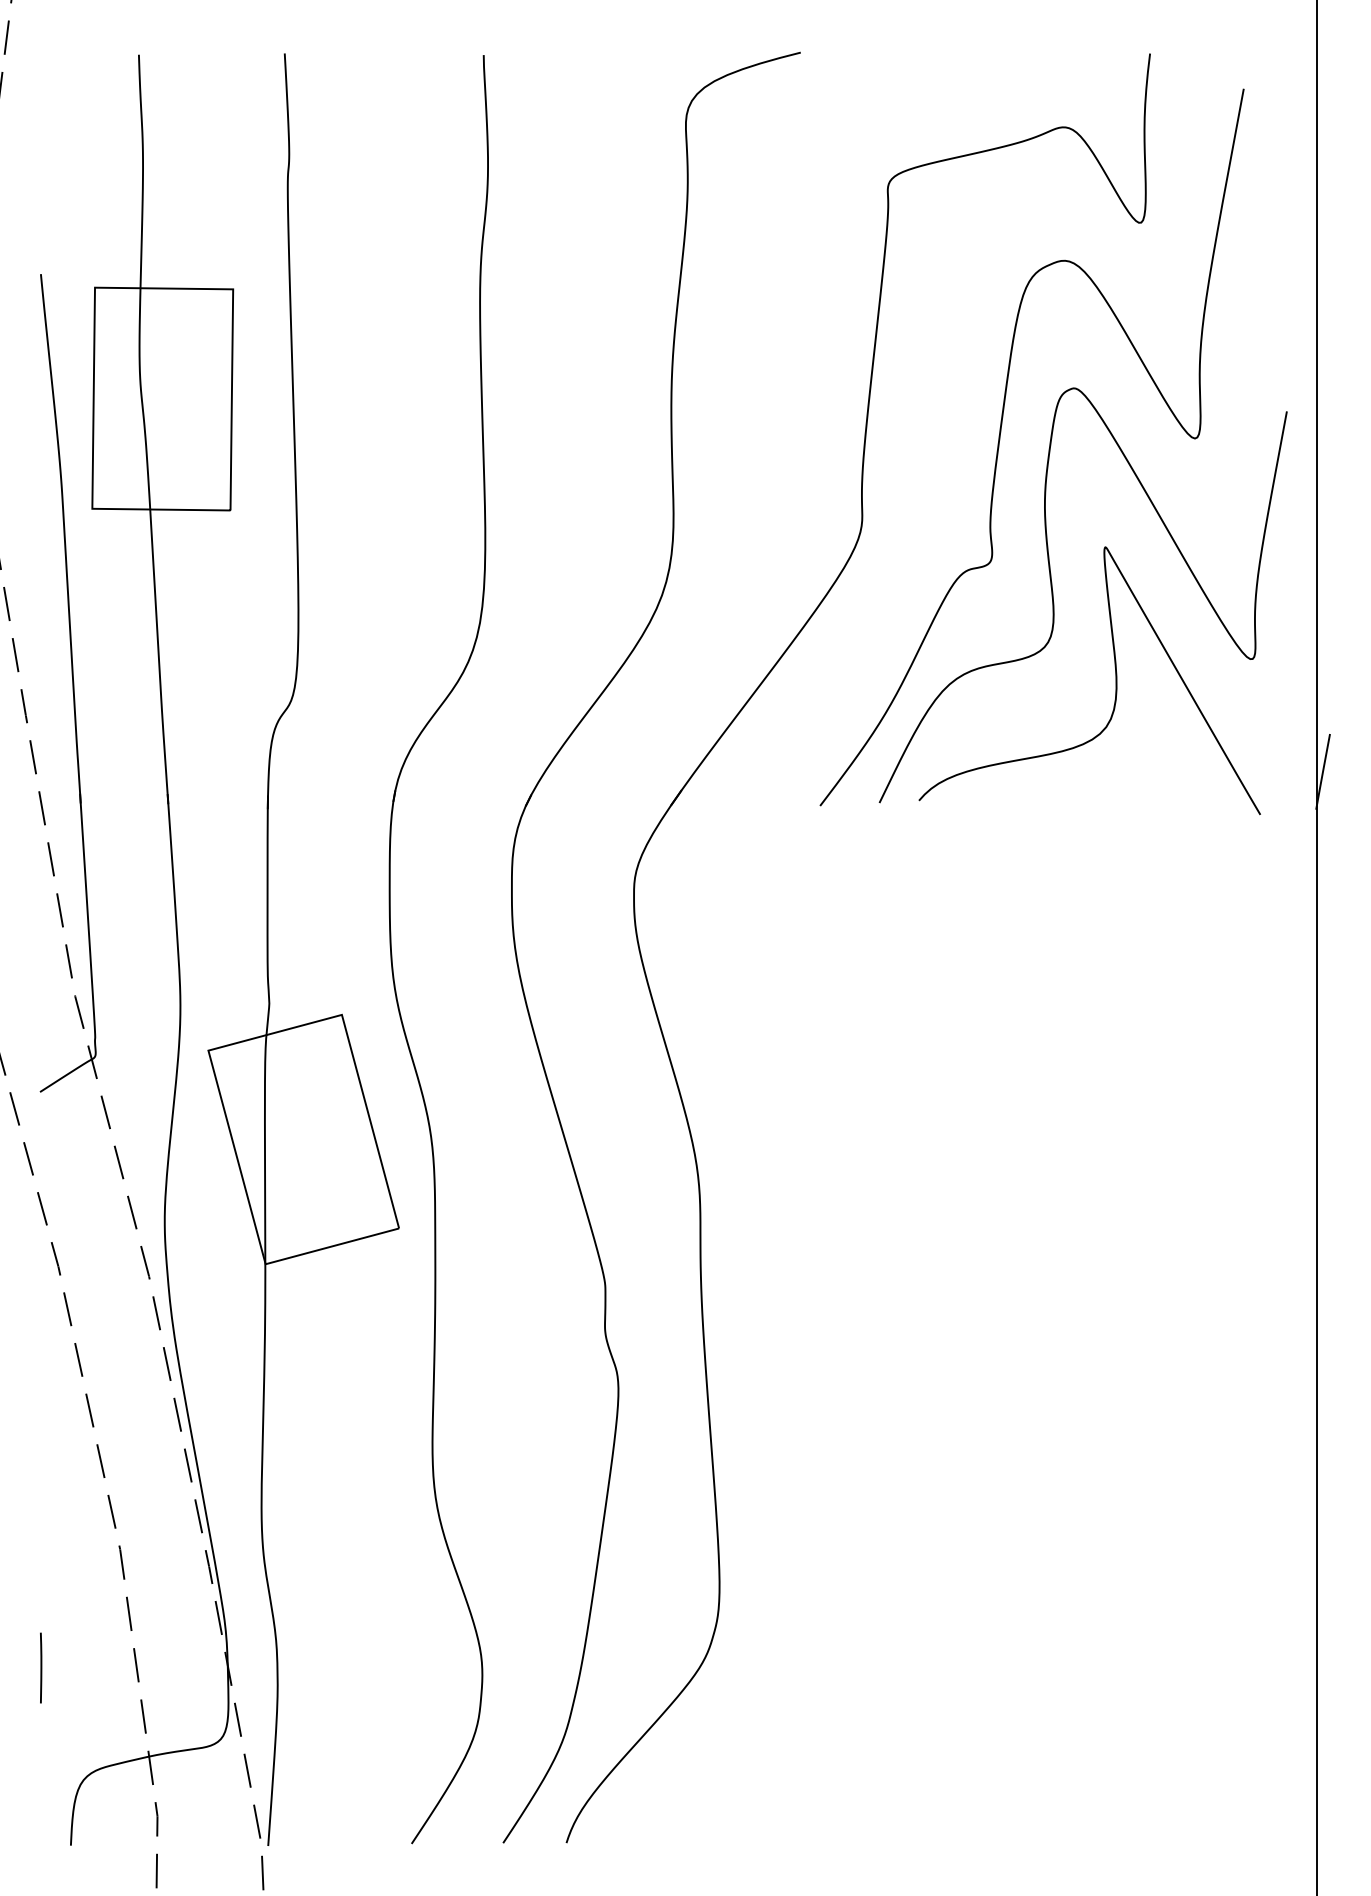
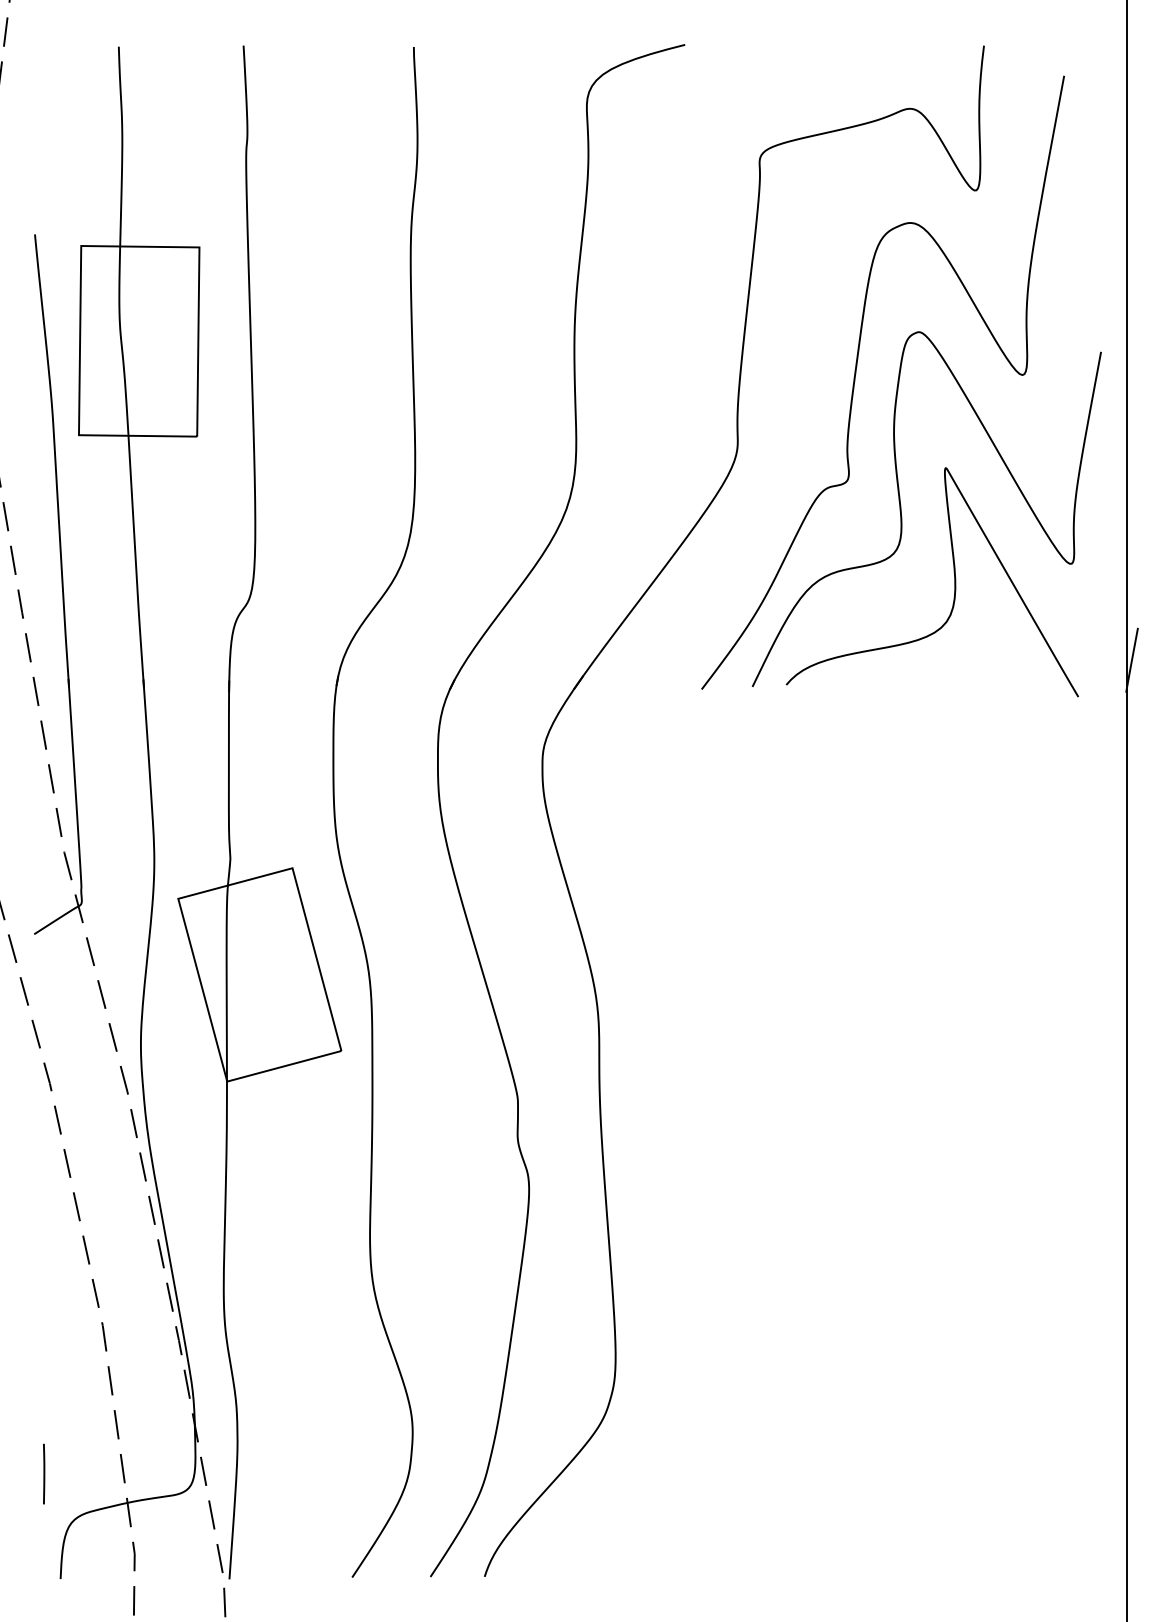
line: (41, 1667) -> (44, 1473), moved

